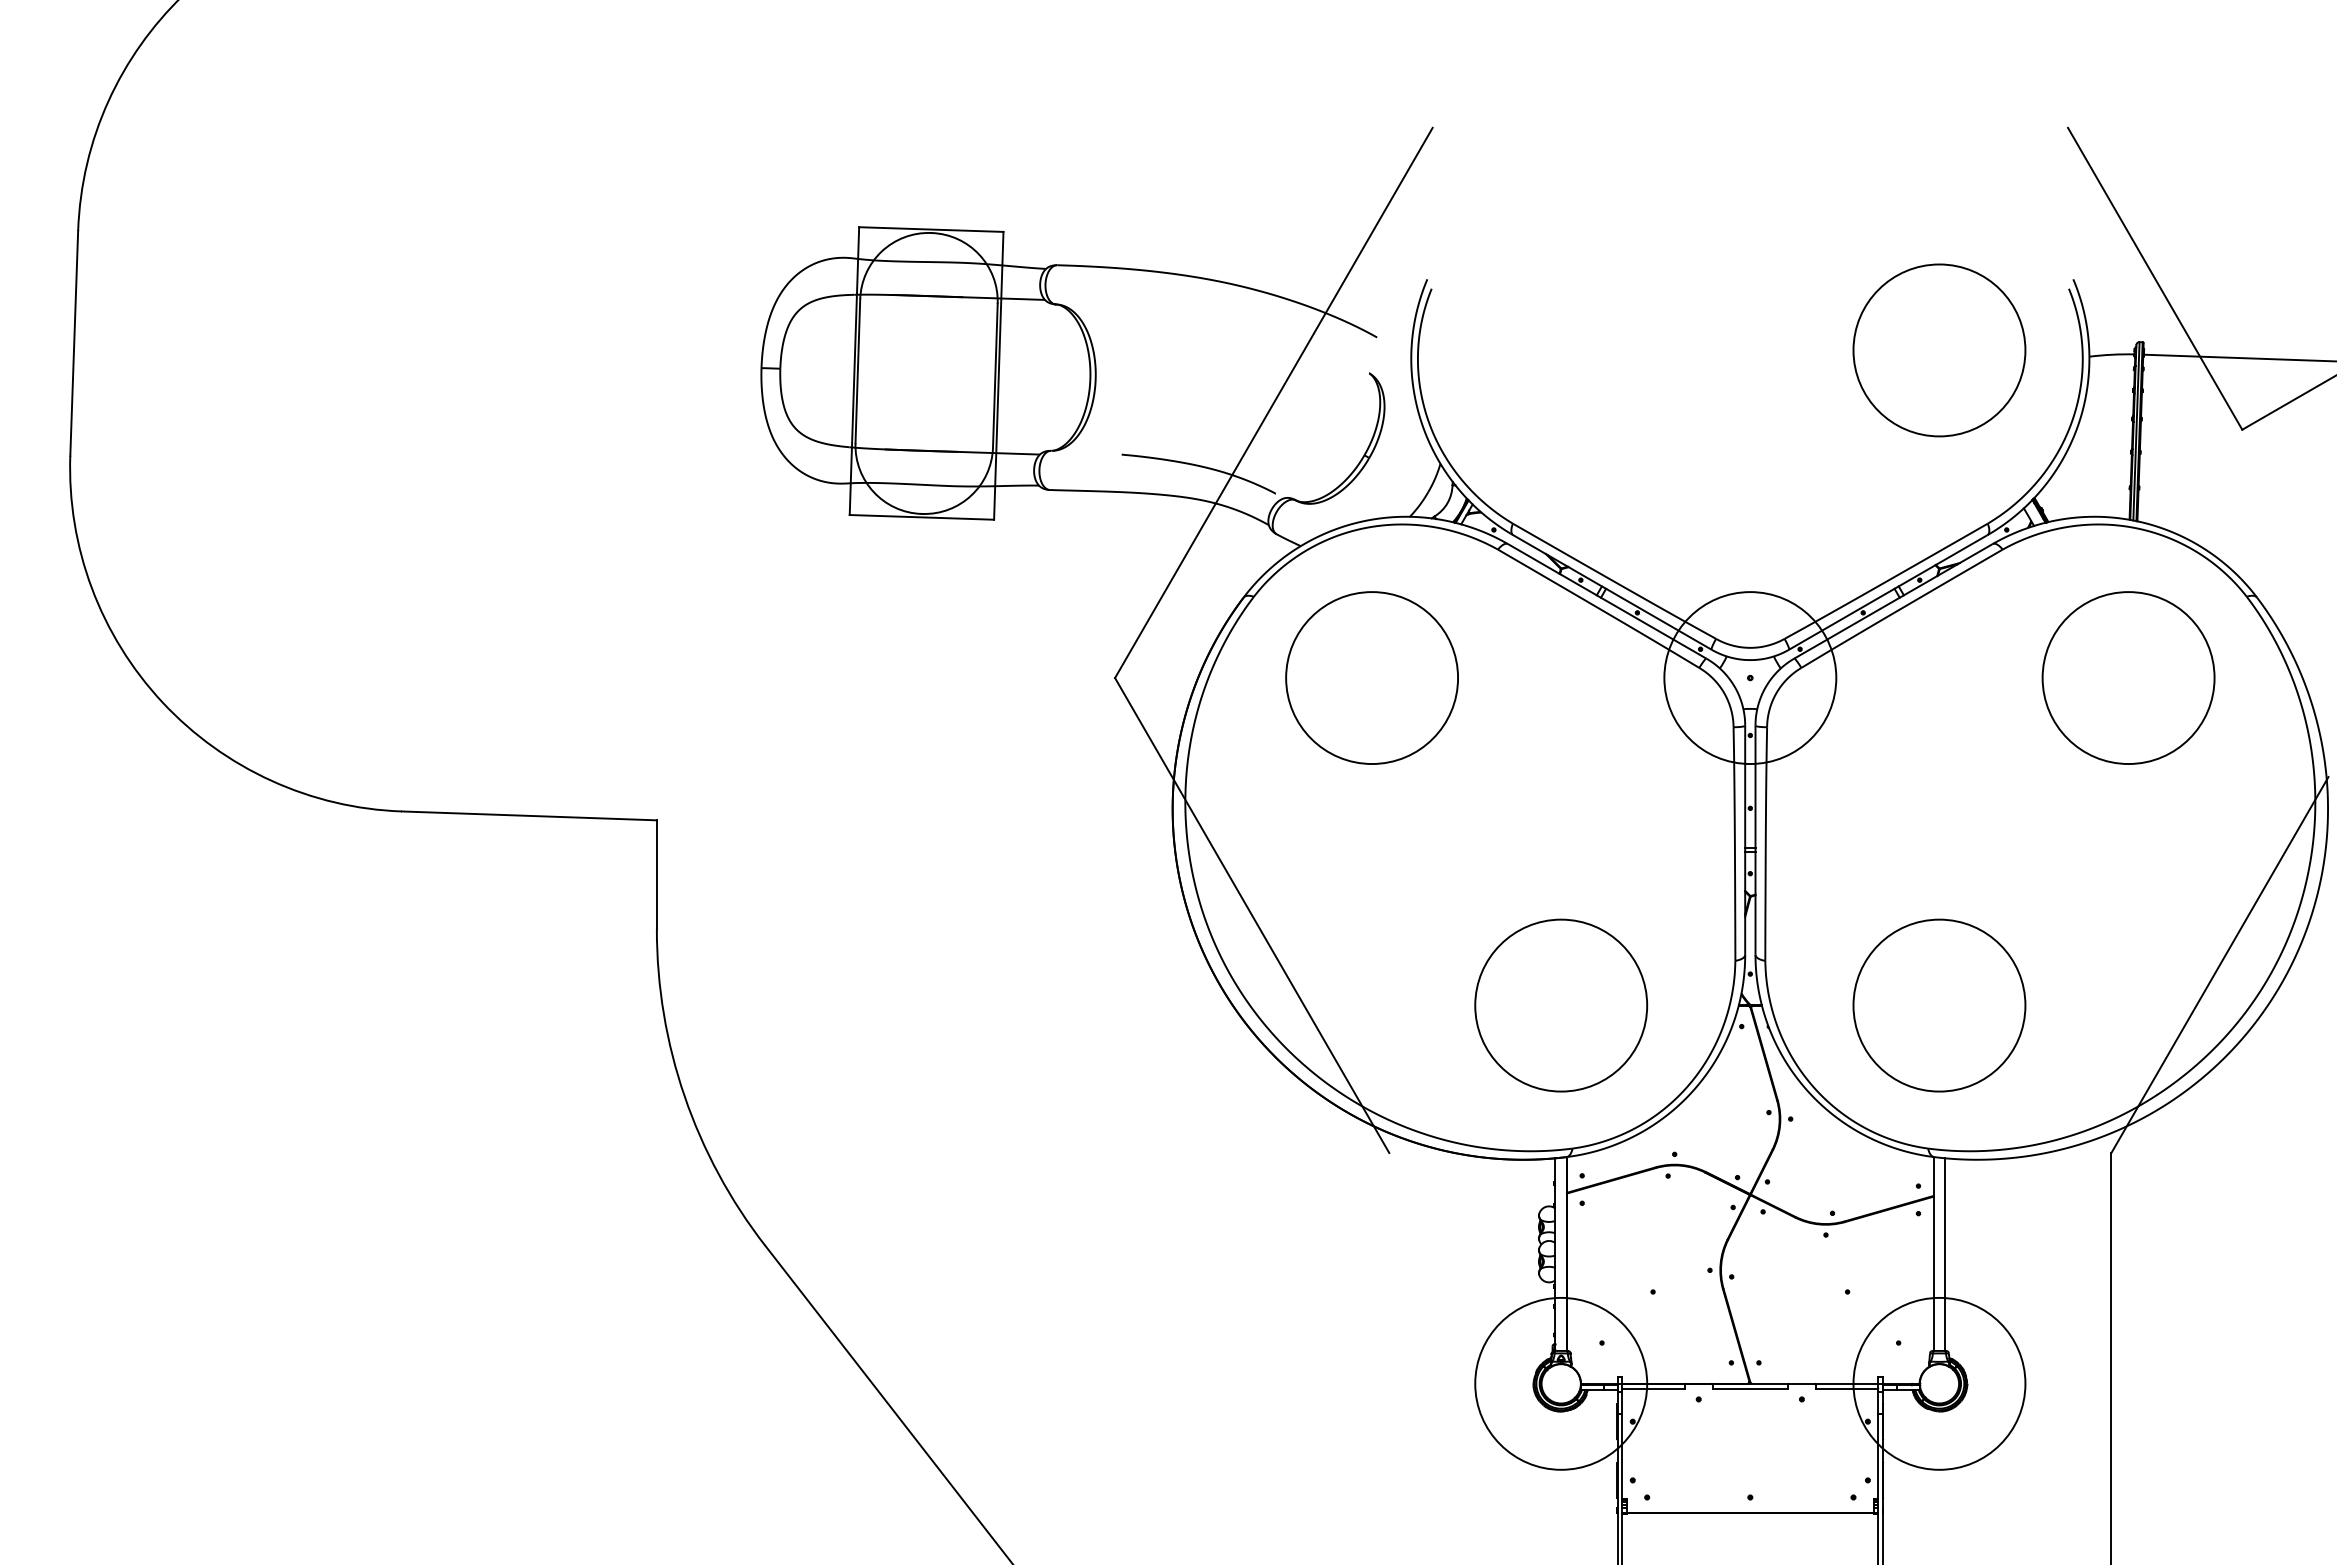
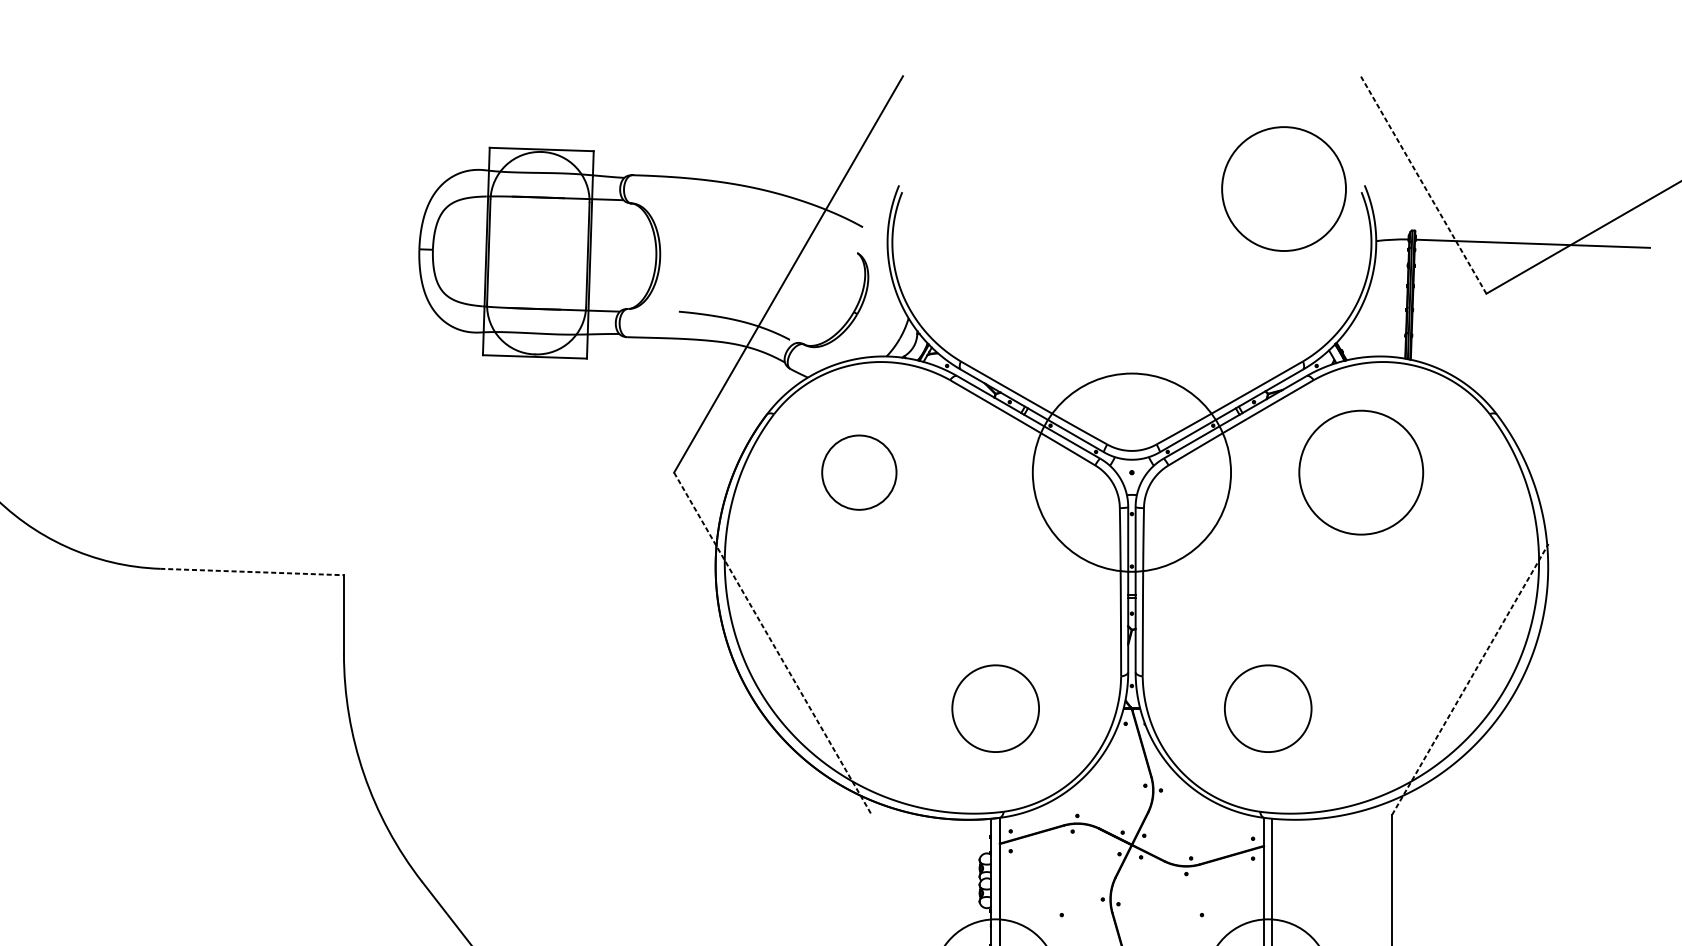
line: (2154, 278) -> (1423, 184), solid -> dashed
circle: (1939, 350) -> (1284, 189), moved
circle: (2128, 677) -> (1361, 472), moved
circle: (1372, 678) -> (859, 473), size x0.6
circle: (1750, 678) -> (1132, 473), size x1.6
line: (529, 815) -> (252, 571), solid -> dashed
line: (1252, 915) -> (773, 643), solid -> dashed
line: (2220, 964) -> (1470, 679), solid -> dashed
circle: (1561, 1005) -> (995, 708), size x0.7
circle: (1939, 1005) -> (1268, 708), size x0.7

